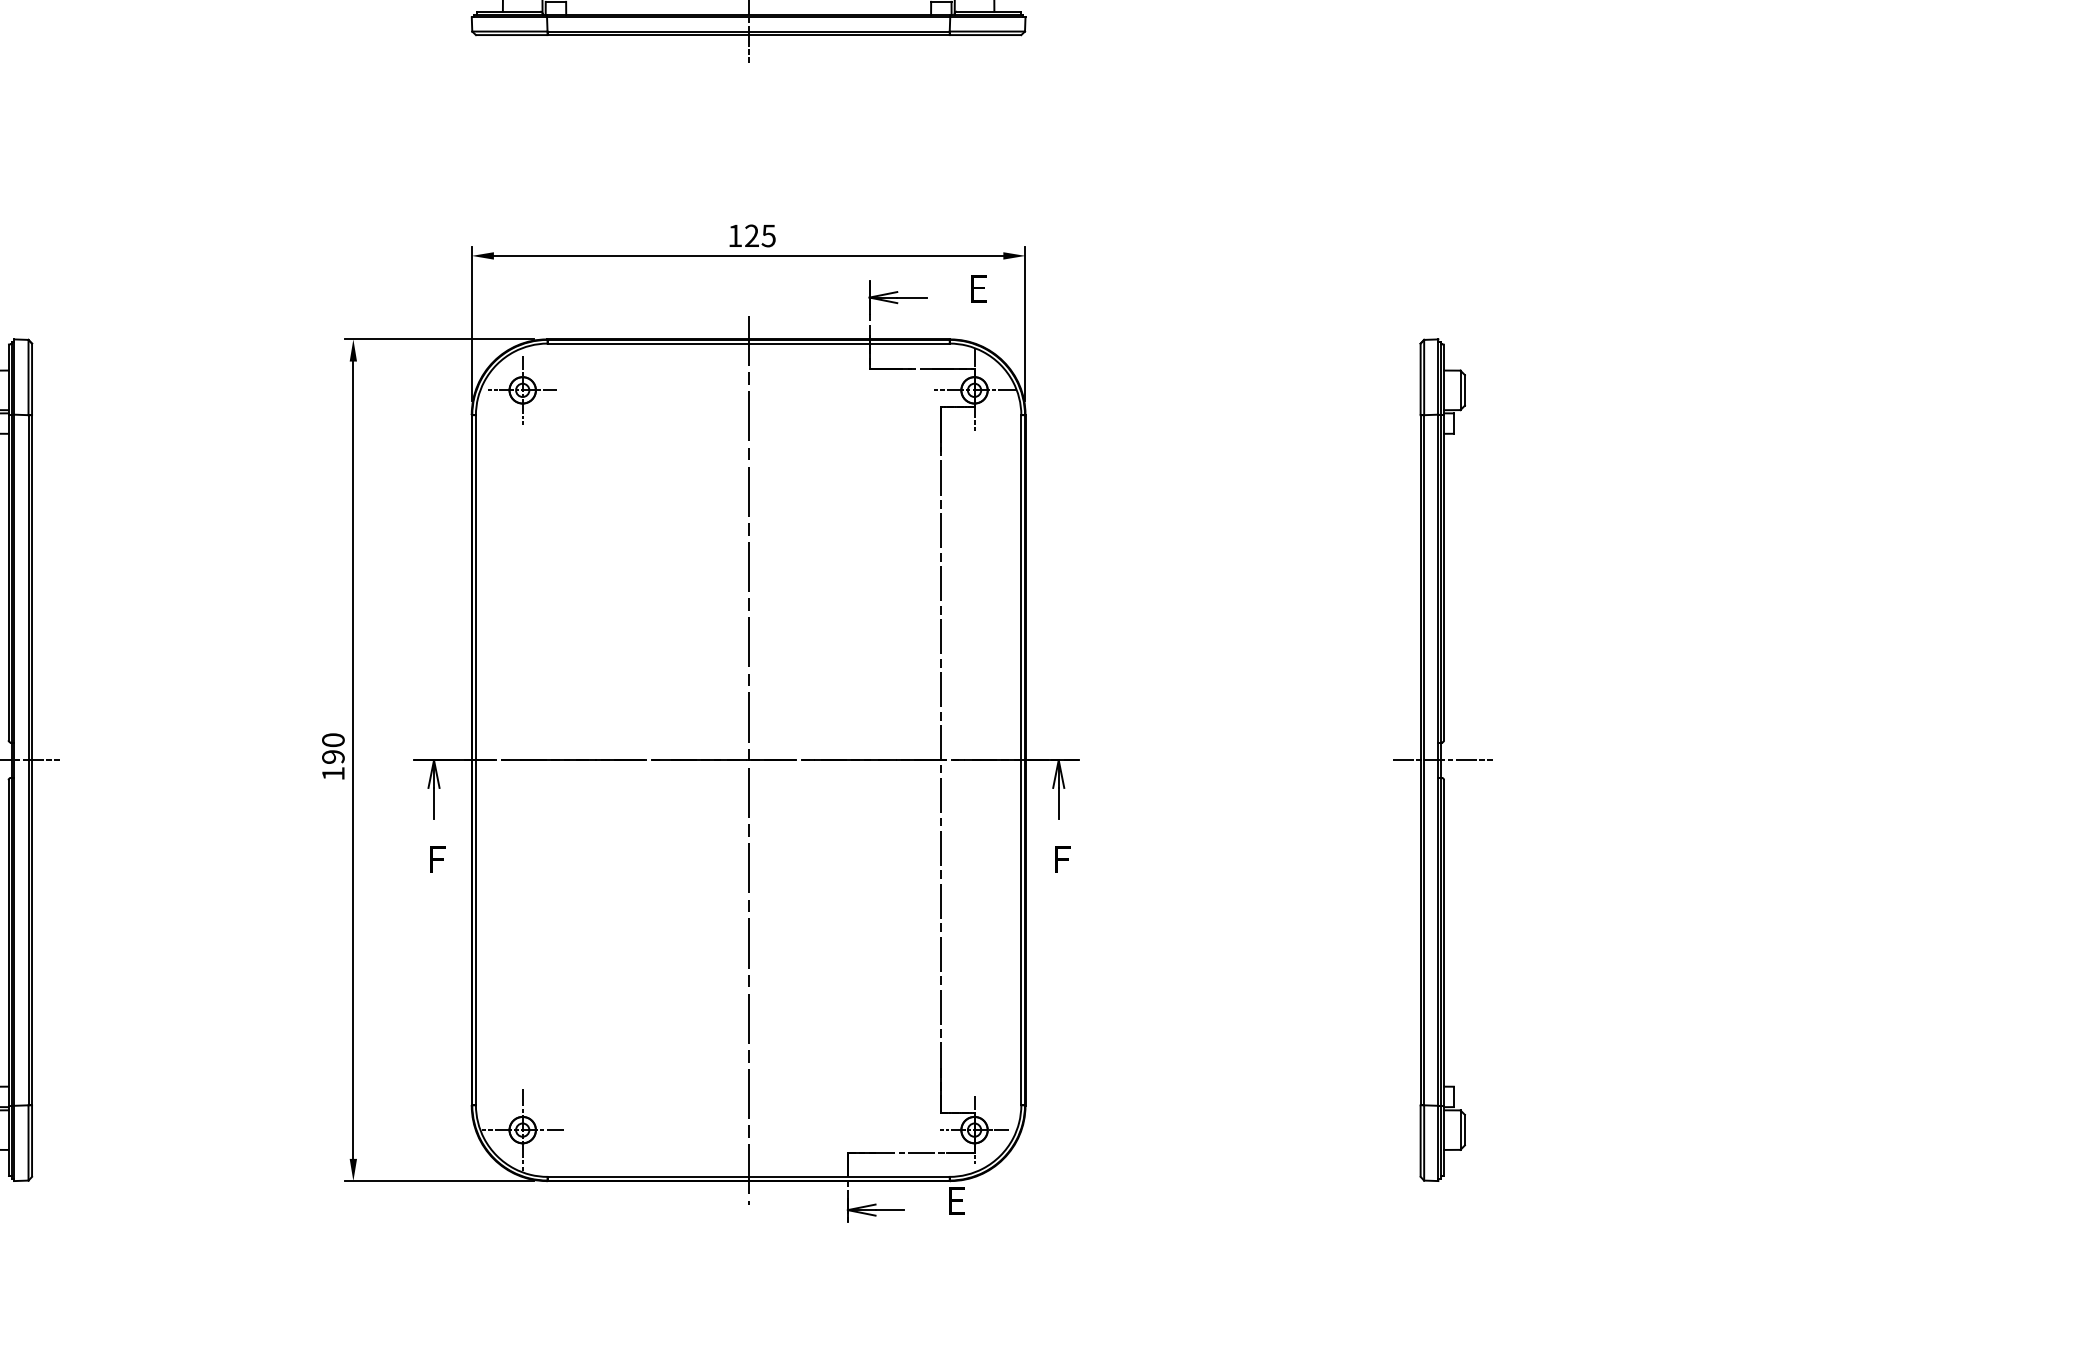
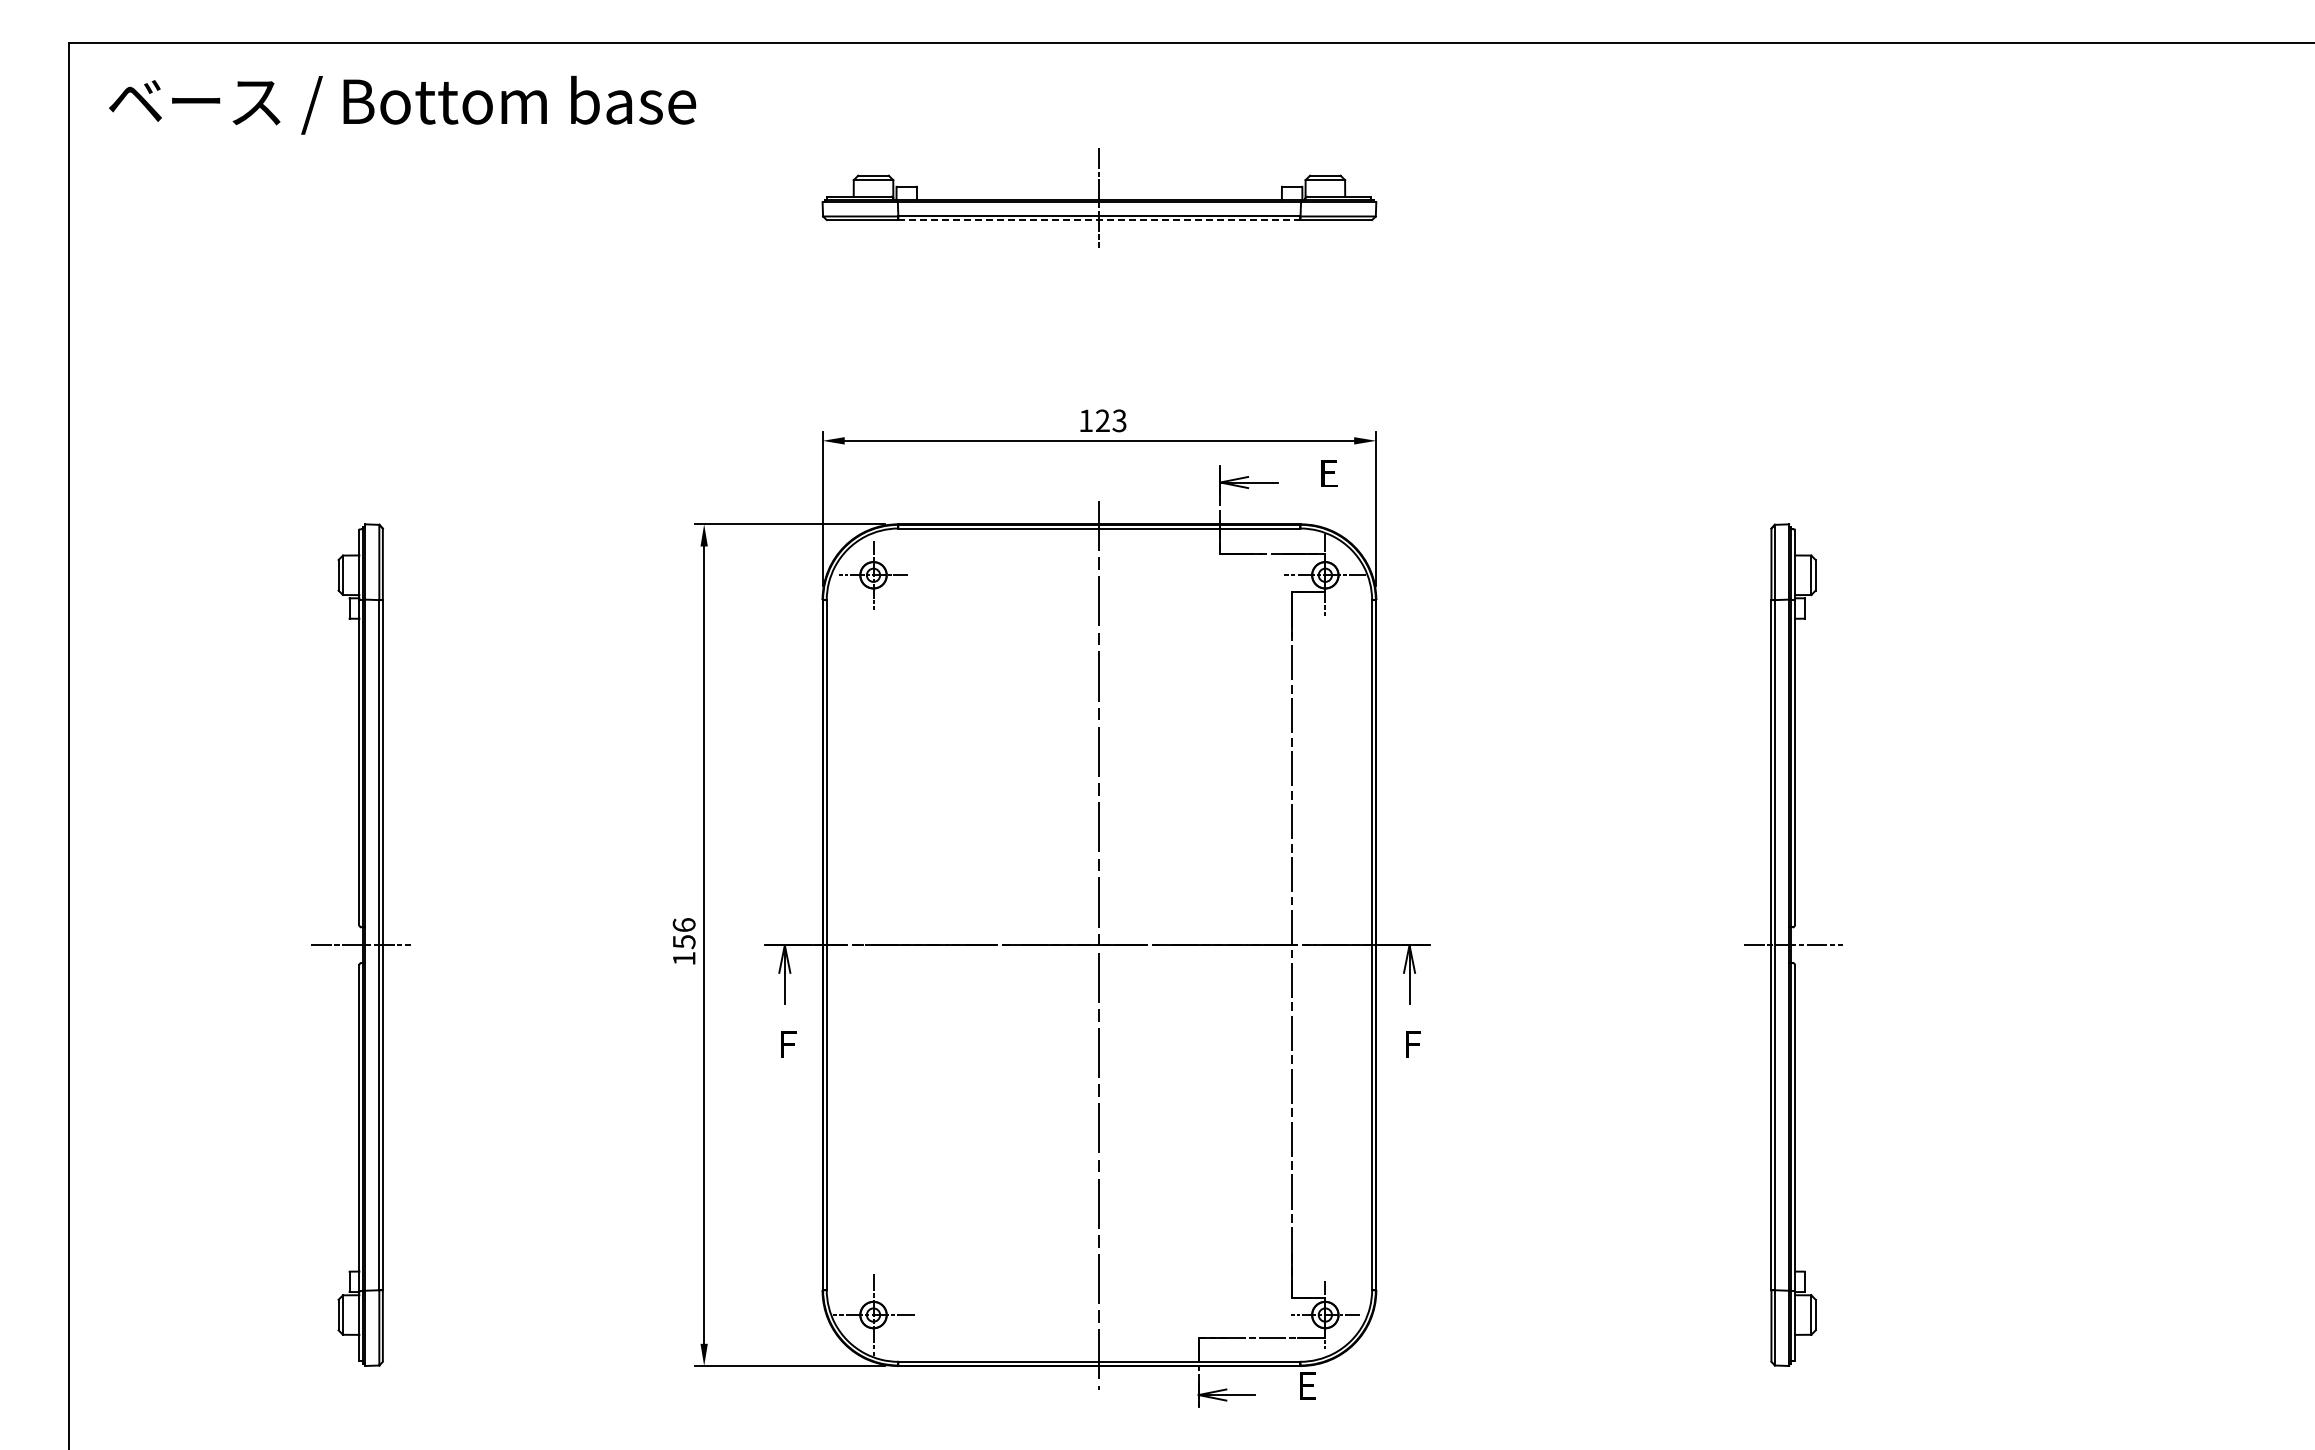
line: (748, 35) -> (1099, 220), solid -> dashed
text: (768, 235) -> (1119, 420), 125 -> 123
text: (332, 748) -> (683, 933), 190 -> 156

